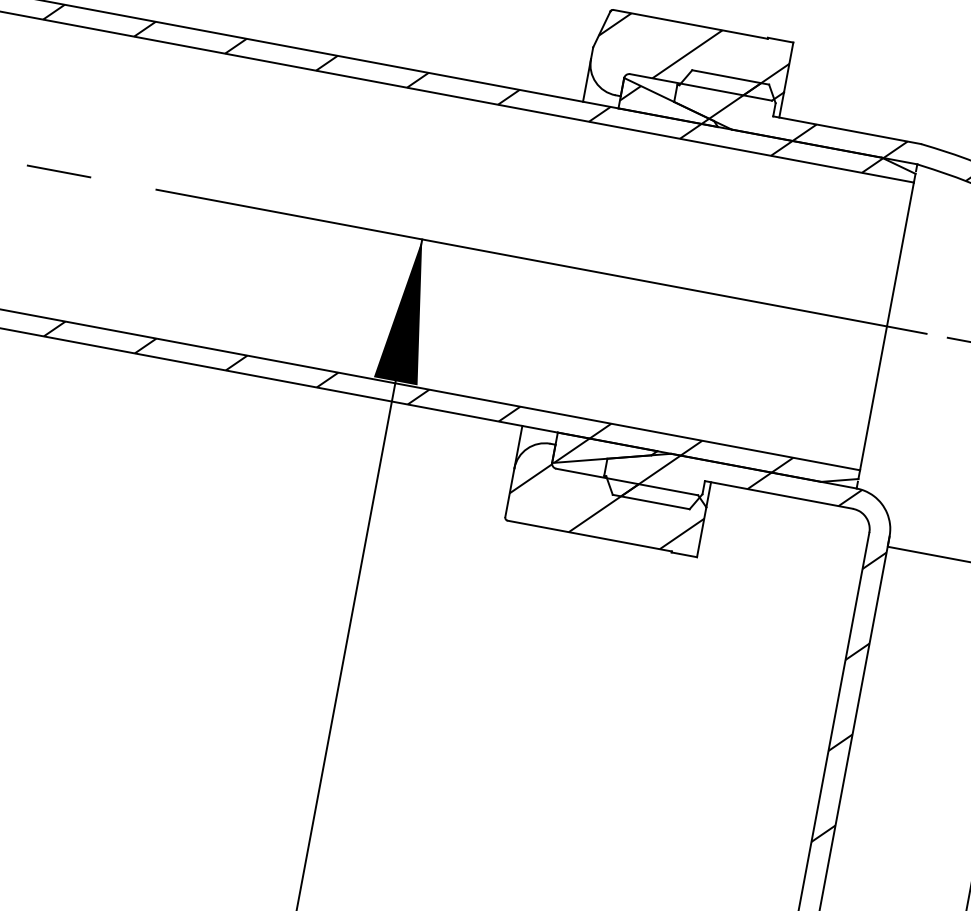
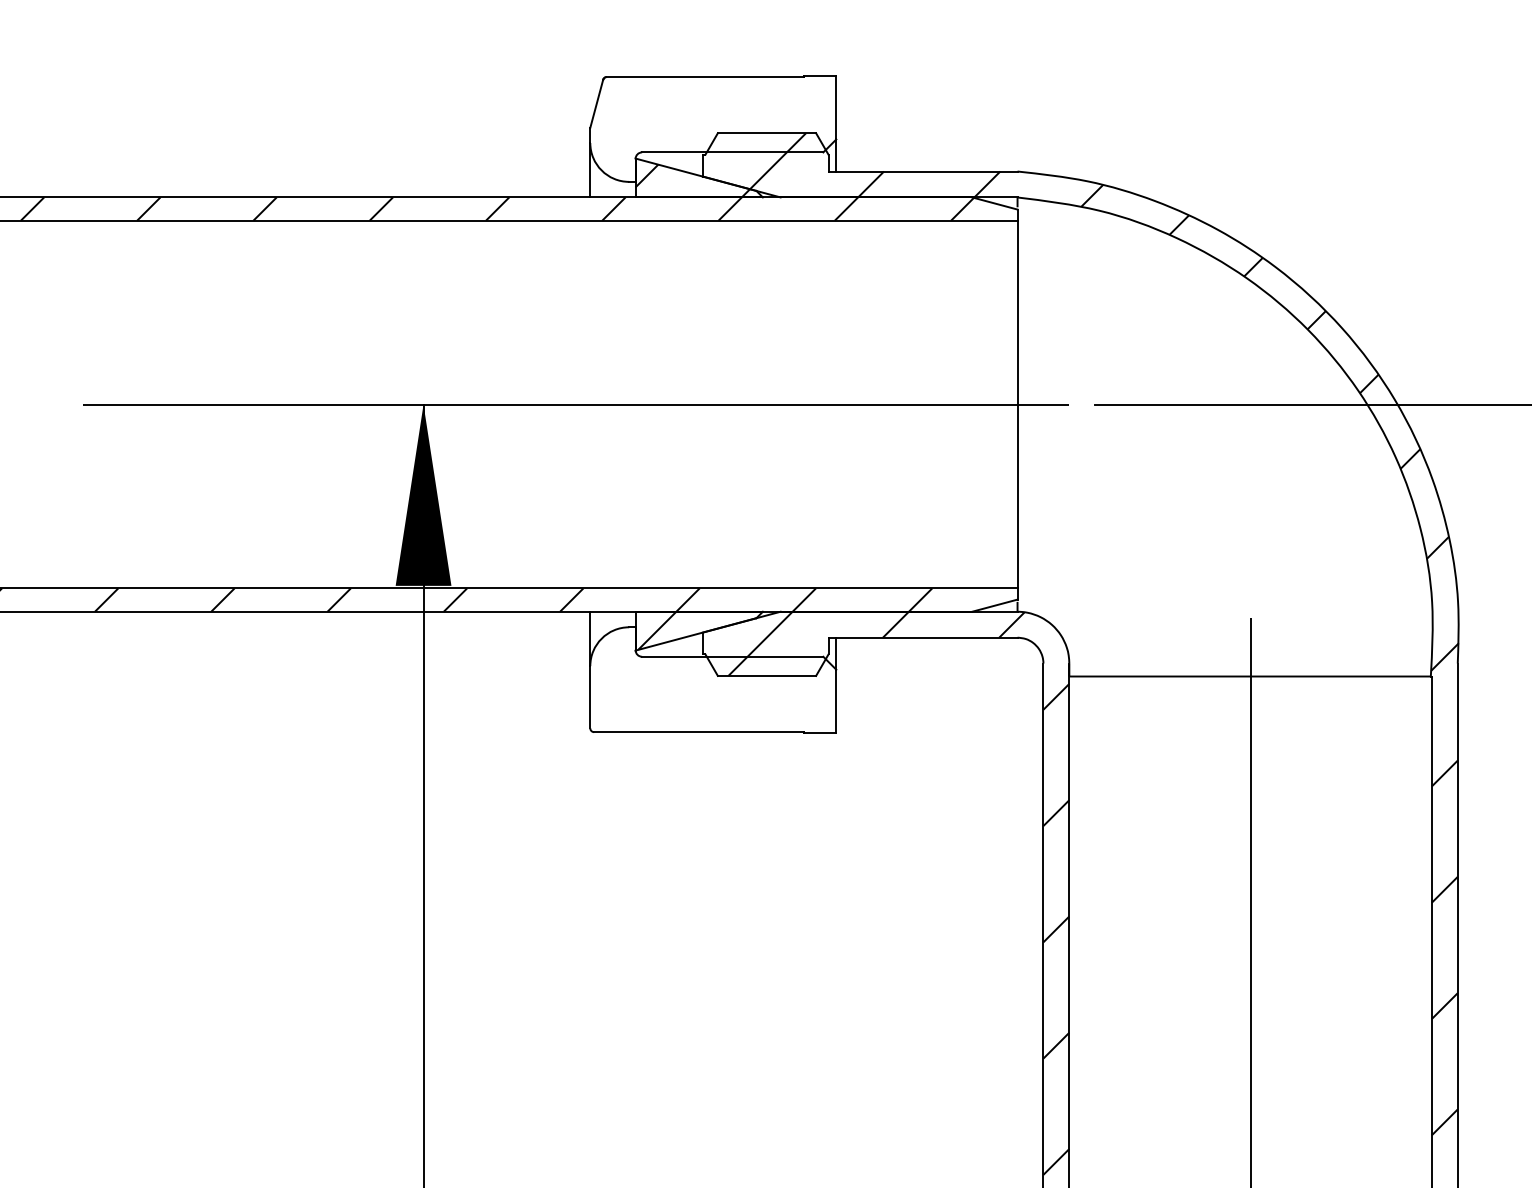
hatch: (693, 55) -> (715, 114), removed
hatch: (606, 507) -> (713, 692), removed

